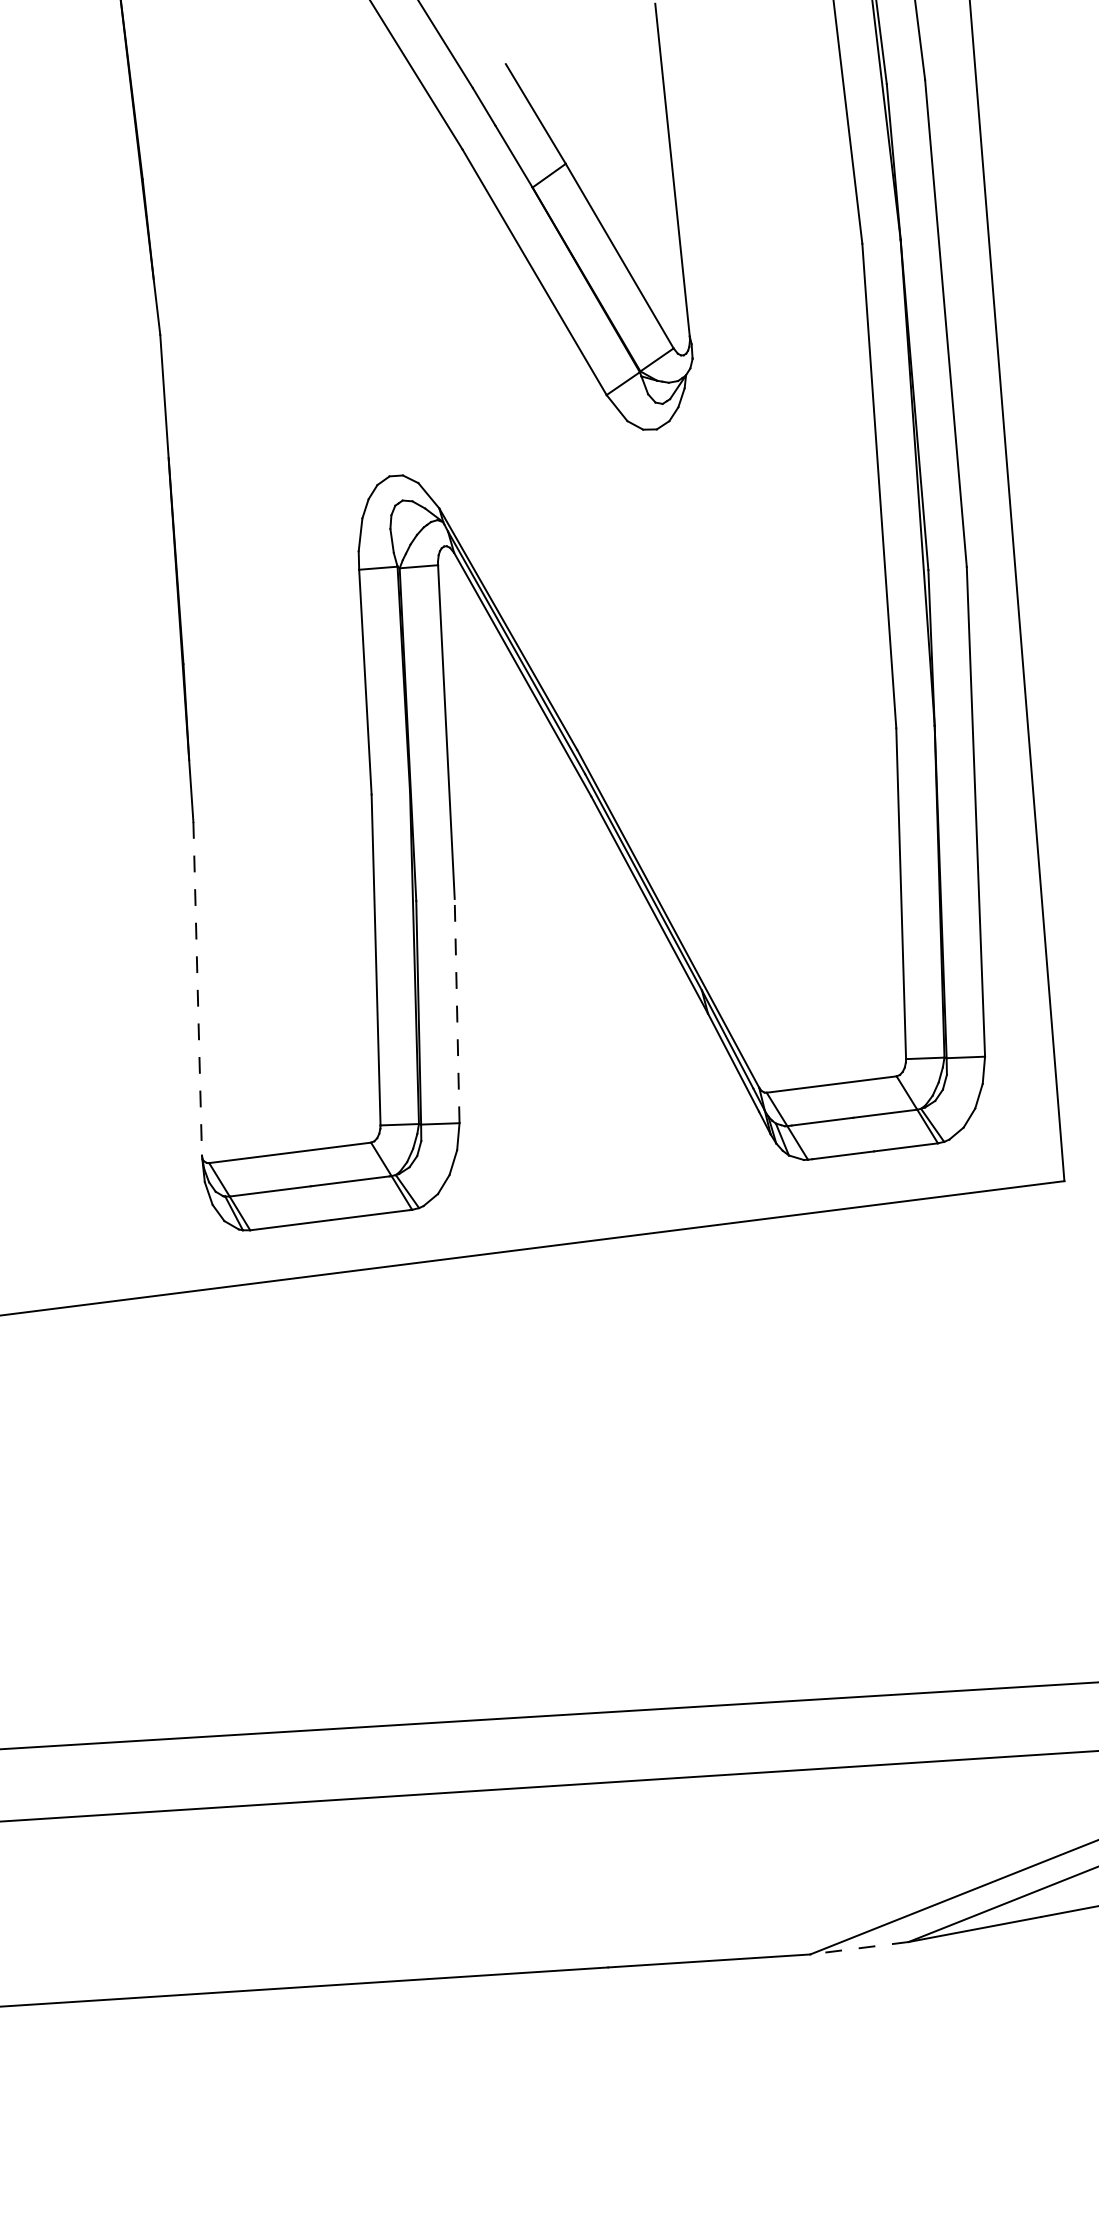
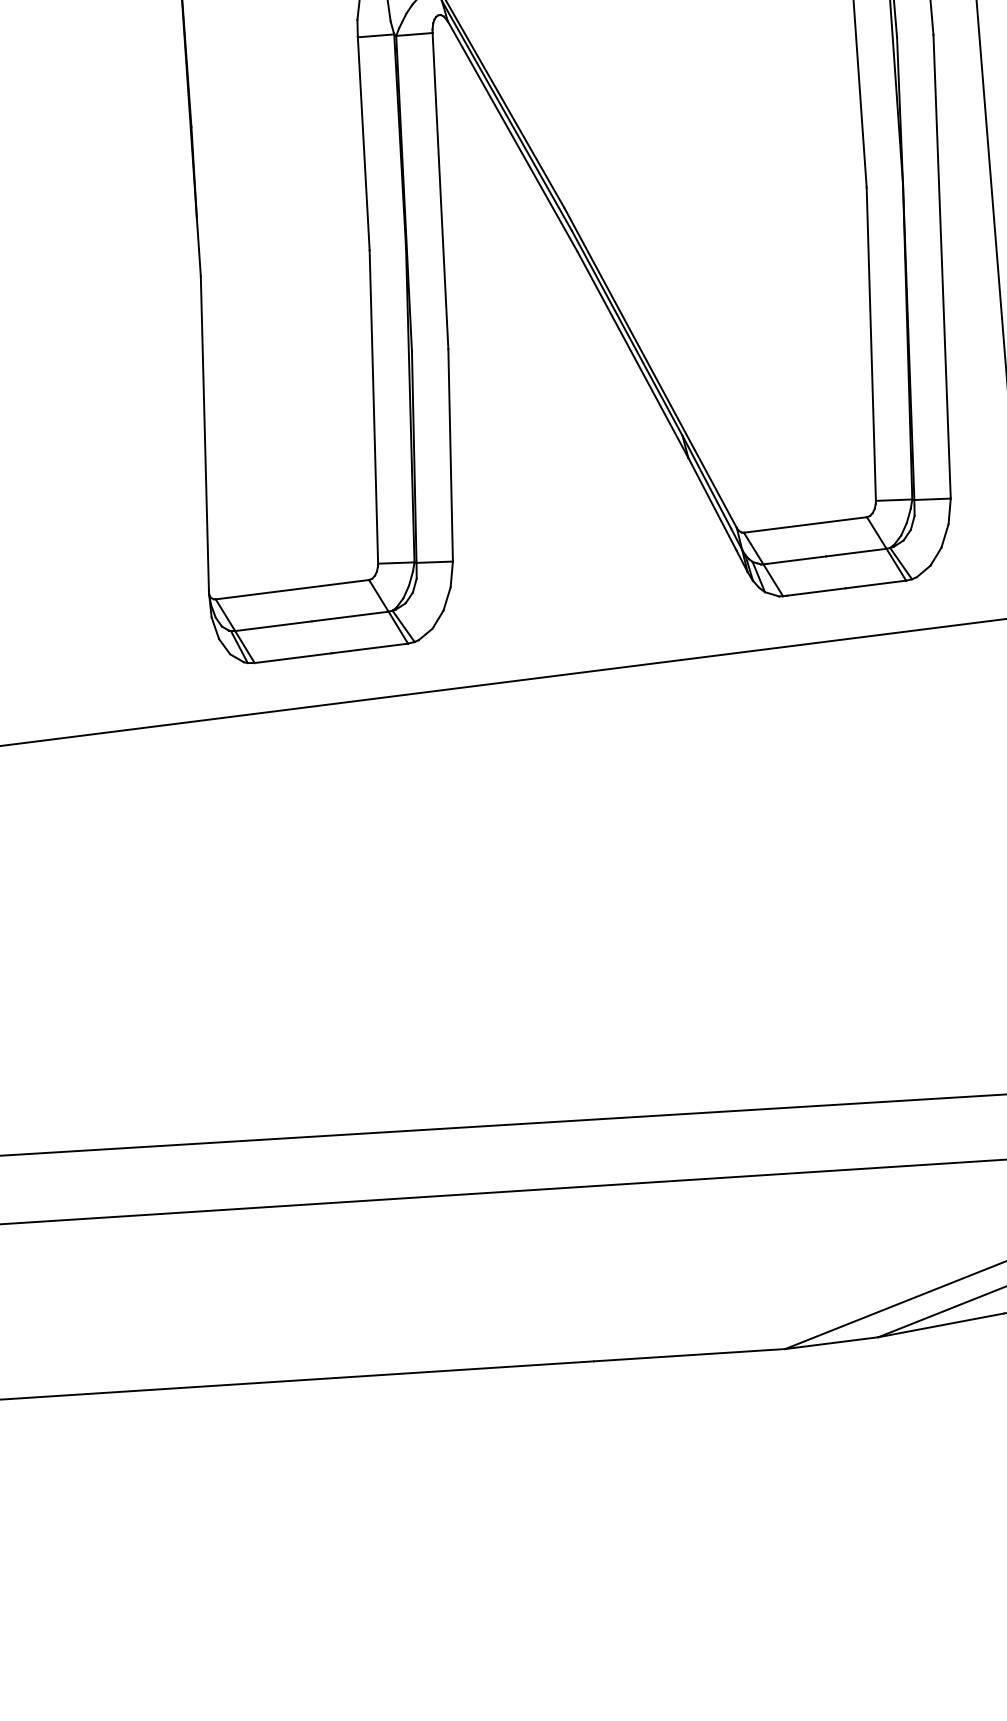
line: (197, 988) -> (204, 433), dashed -> solid
line: (457, 1010) -> (451, 454), dashed -> solid
line: (859, 1948) -> (831, 1343), dashed -> solid

